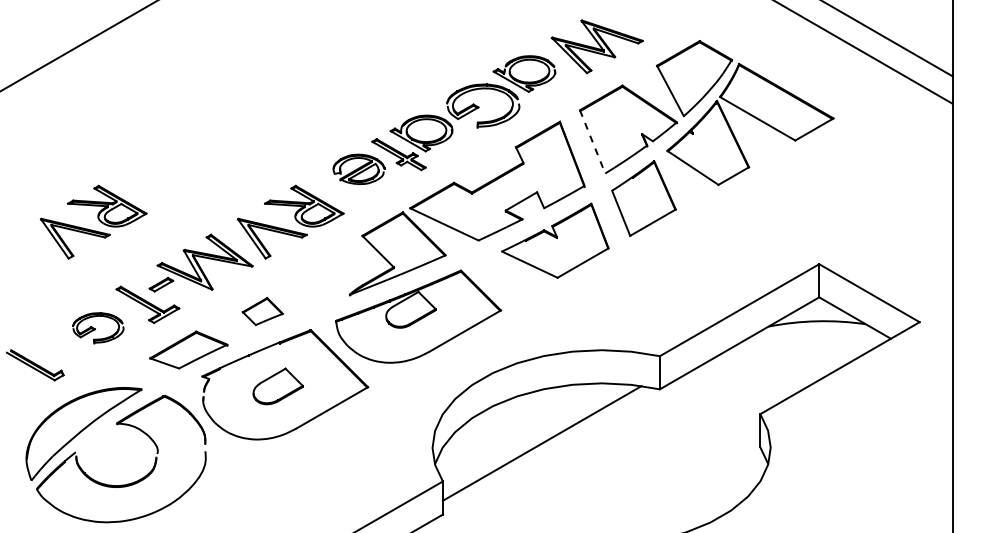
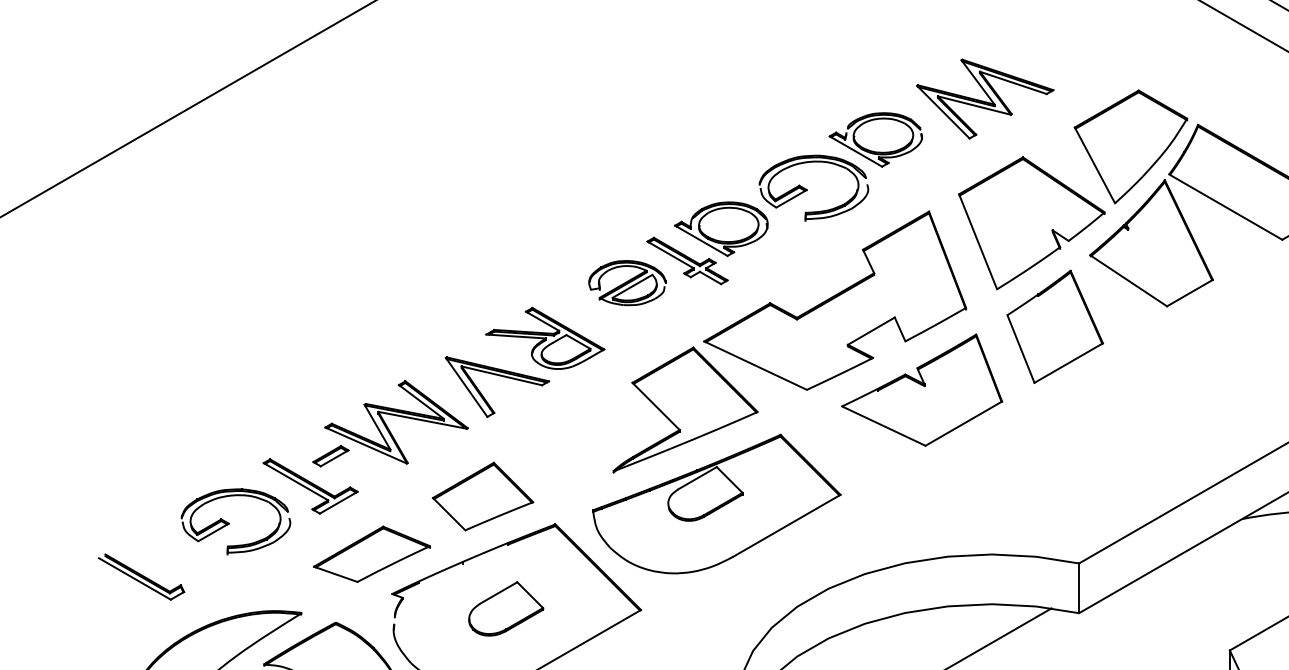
line: (592, 142) -> (977, 242), dashed -> solid
part: (93, 221) -> (228, 361), removed
part: (262, 311) -> (482, 496), size x1.67
part: (98, 327) -> (236, 520), size x1.43

